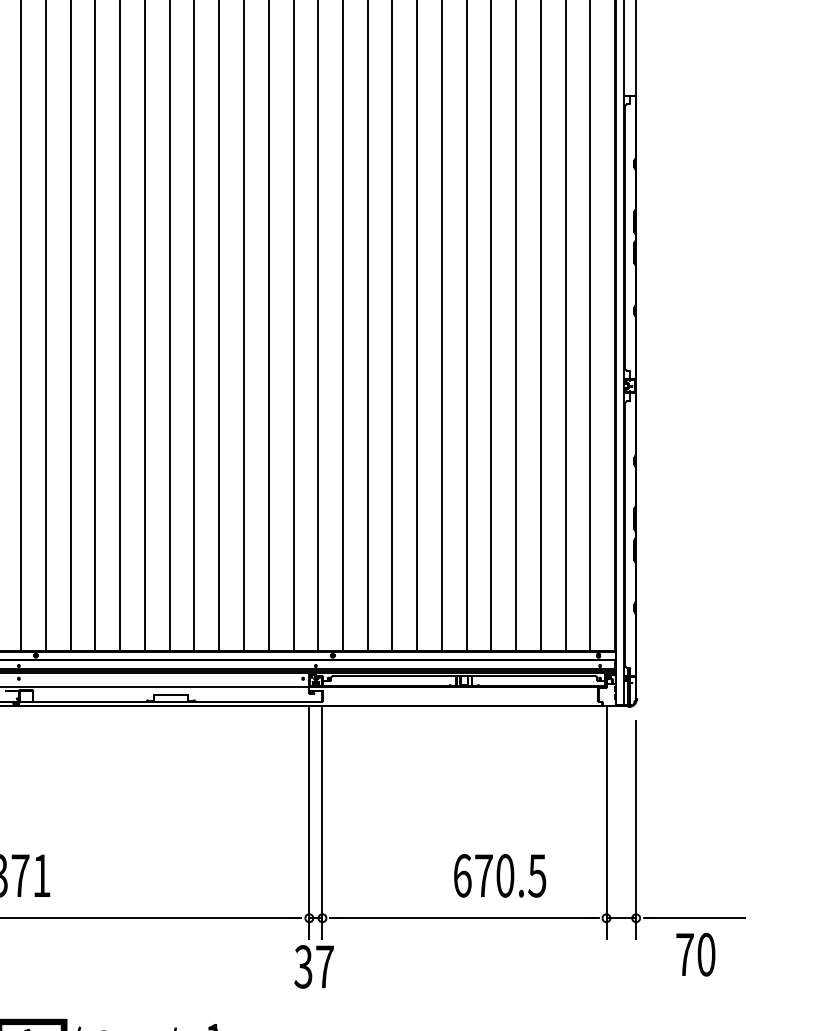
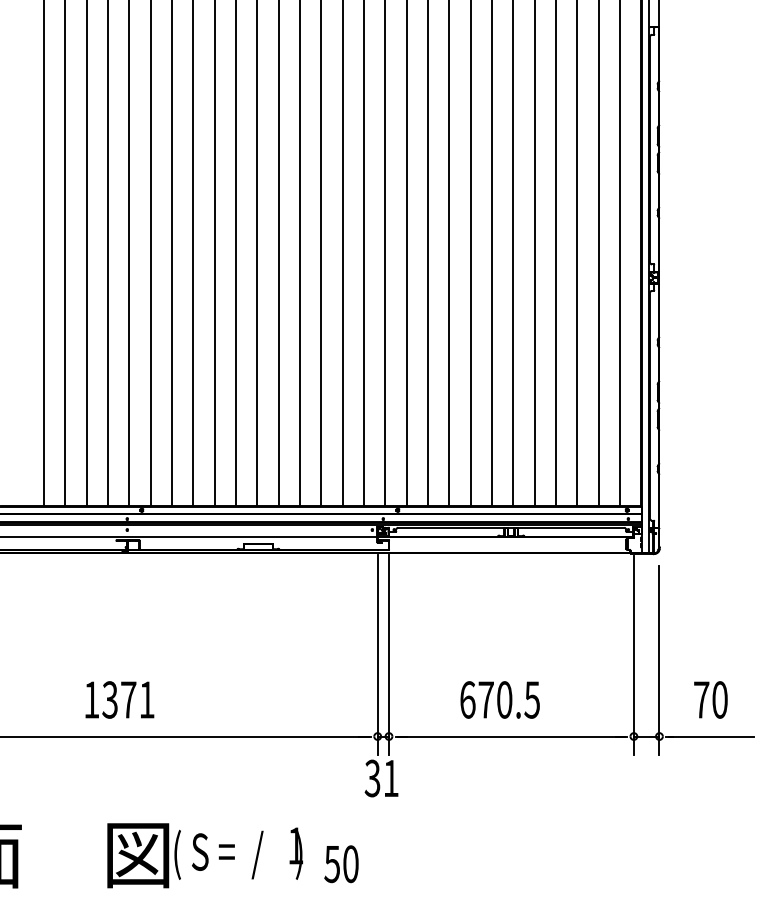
text: (499, 875) -> (499, 699), moved
text: (695, 954) -> (710, 699), moved
text: (324, 966) -> (390, 778), 37 -> 31

